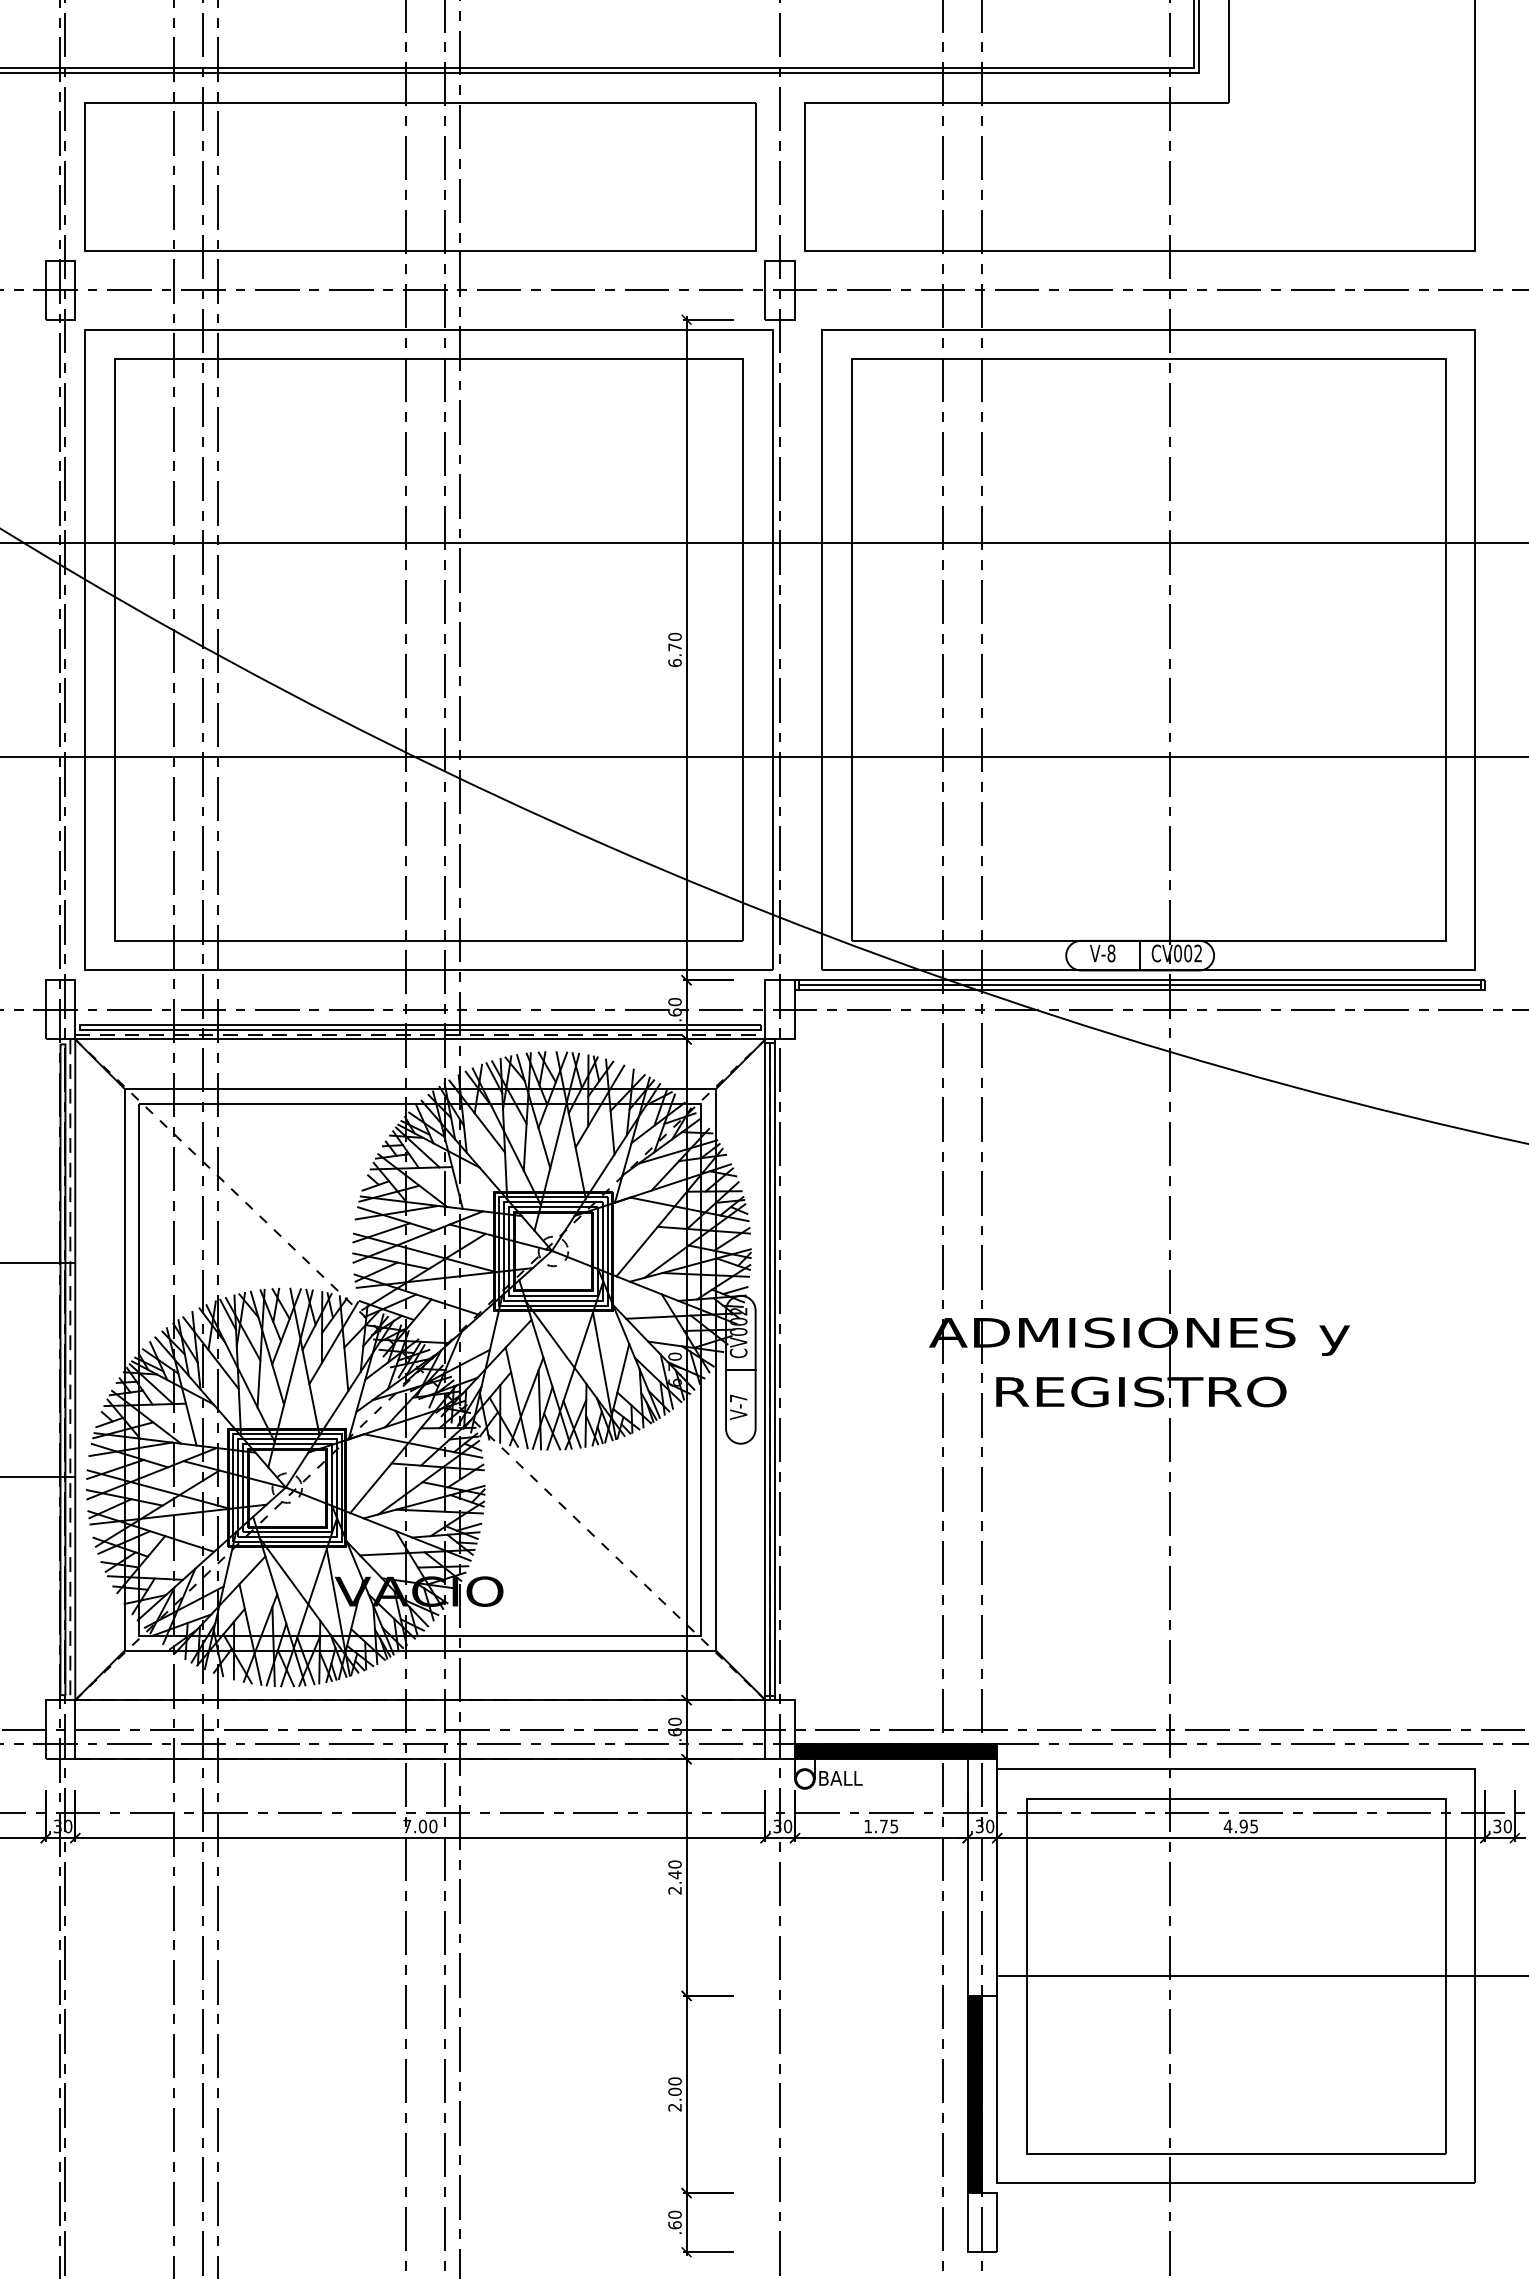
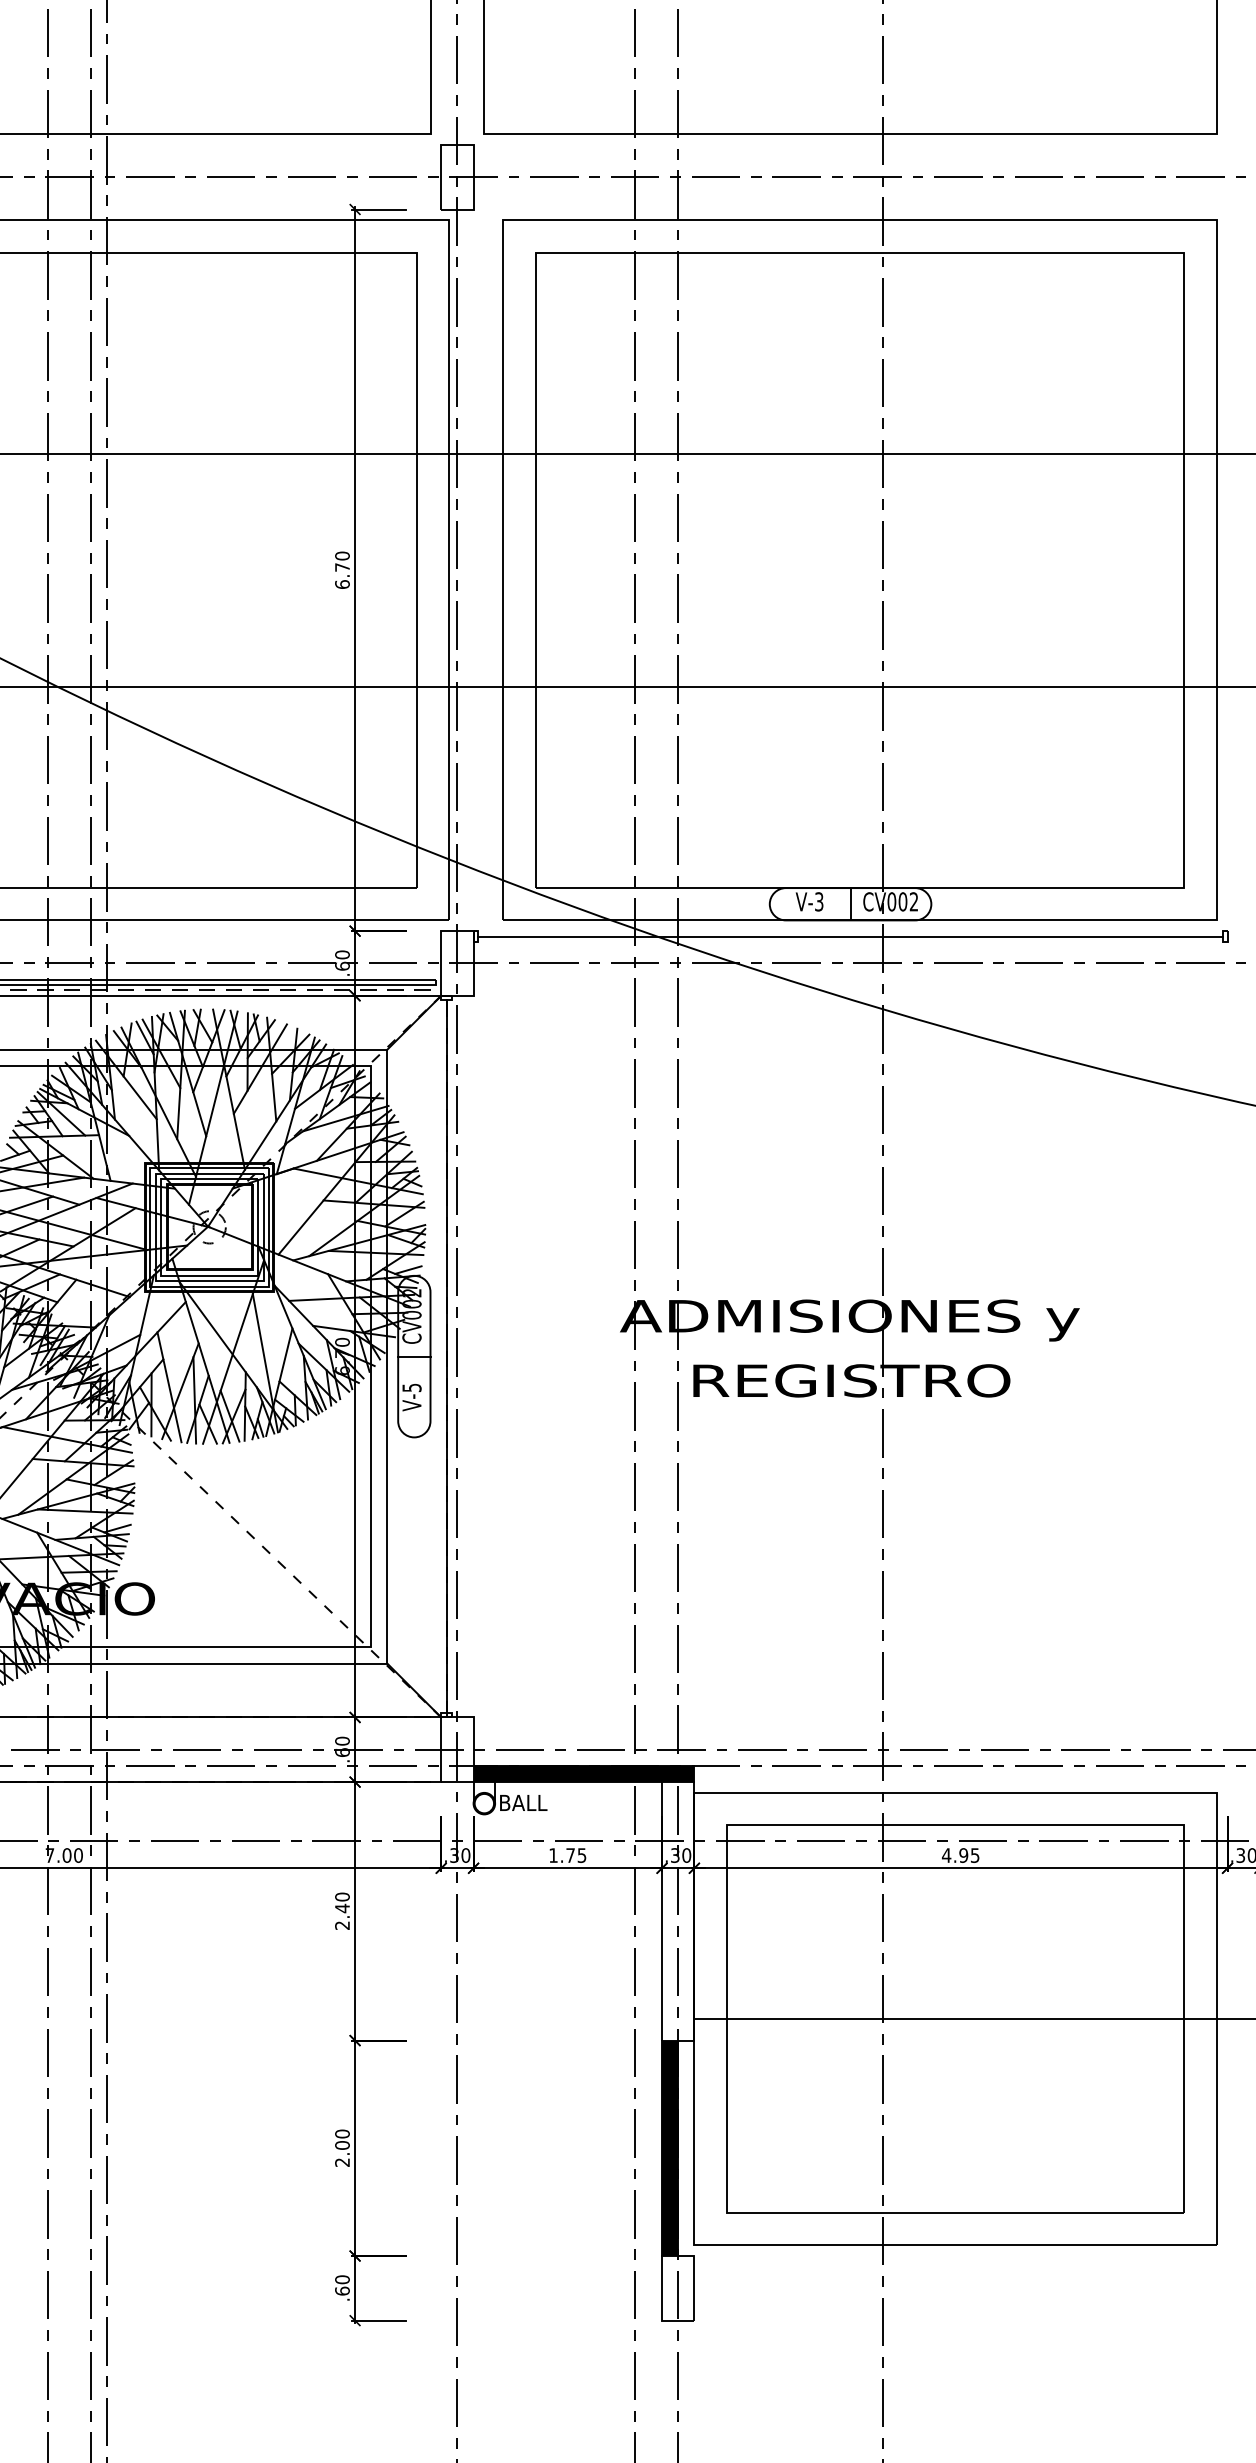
text: (1111, 953) -> (819, 901), V-8 -> V-3
line: (1140, 980) -> (850, 931), removed
line: (1140, 990) -> (850, 942), removed
line: (765, 1369) -> (441, 1356), removed
line: (775, 1369) -> (452, 1356), removed
text: (738, 1398) -> (411, 1387), V-7 -> V-5

